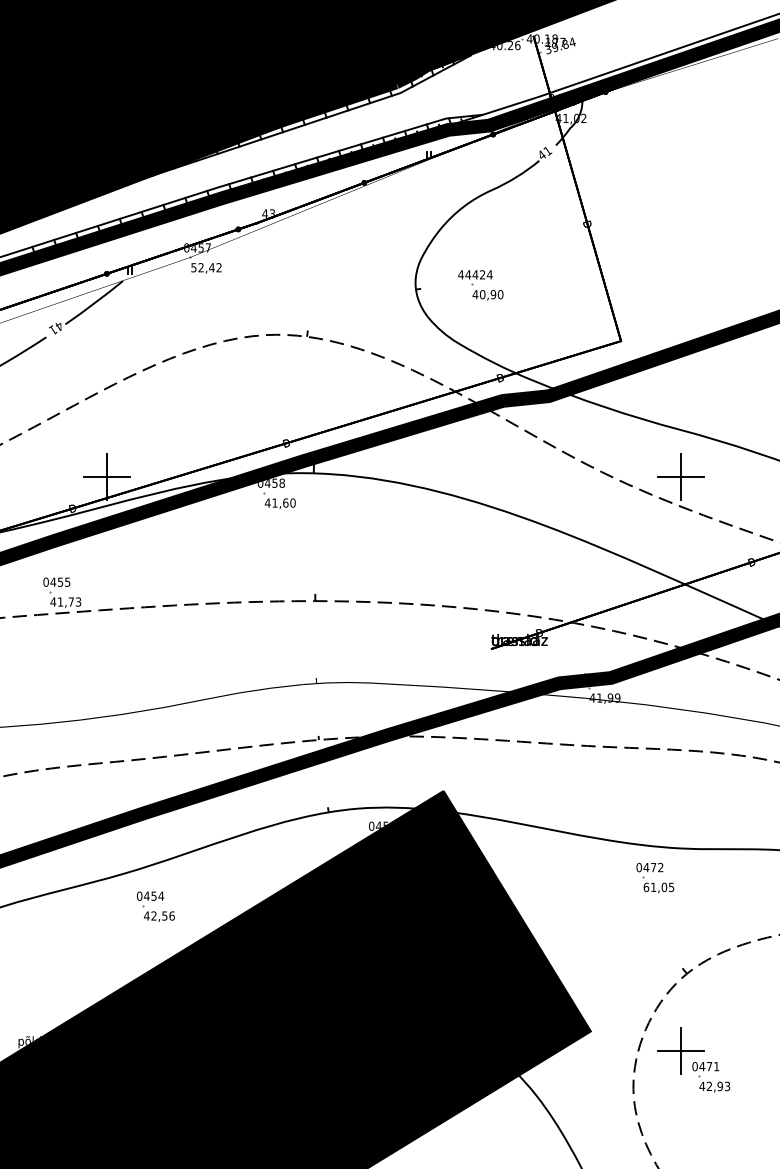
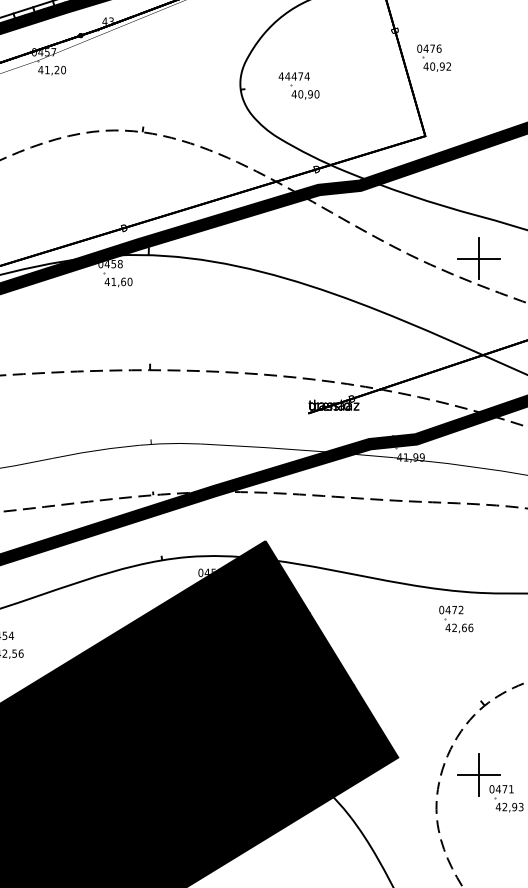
part: (630, 254) -> (433, 58), added
text: (206, 267) -> (52, 69), 52,42 -> 41,20
text: (482, 274) -> (300, 76), 424 -> 474
text: (658, 887) -> (459, 628), 61,05 -> 42,66

